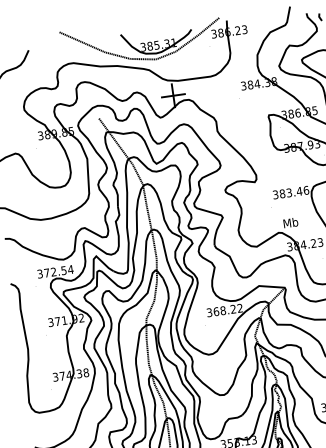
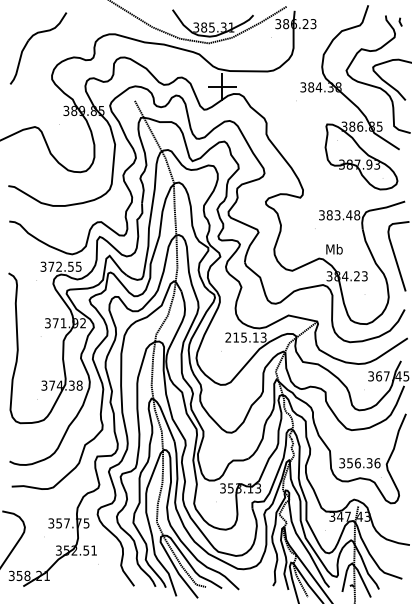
text: (306, 189) -> (357, 214), 383.46 -> 383.48
text: (70, 269) -> (78, 266), 372.54 -> 372.55
text: (224, 310) -> (245, 337), 368.22 -> 215.13

